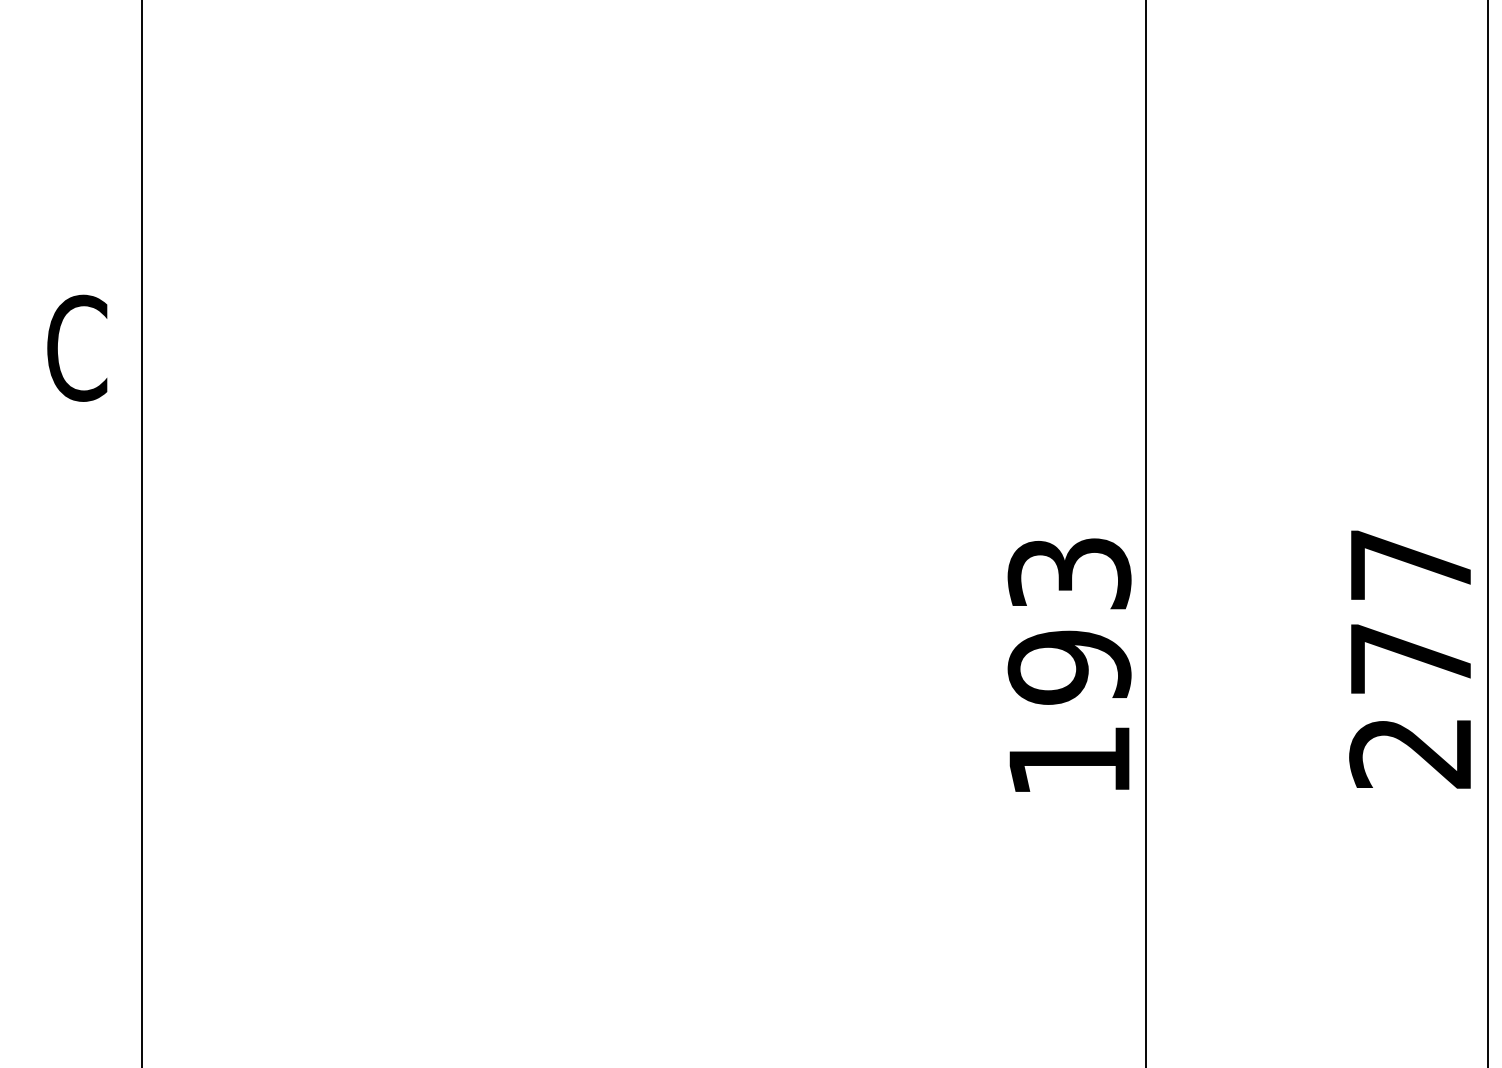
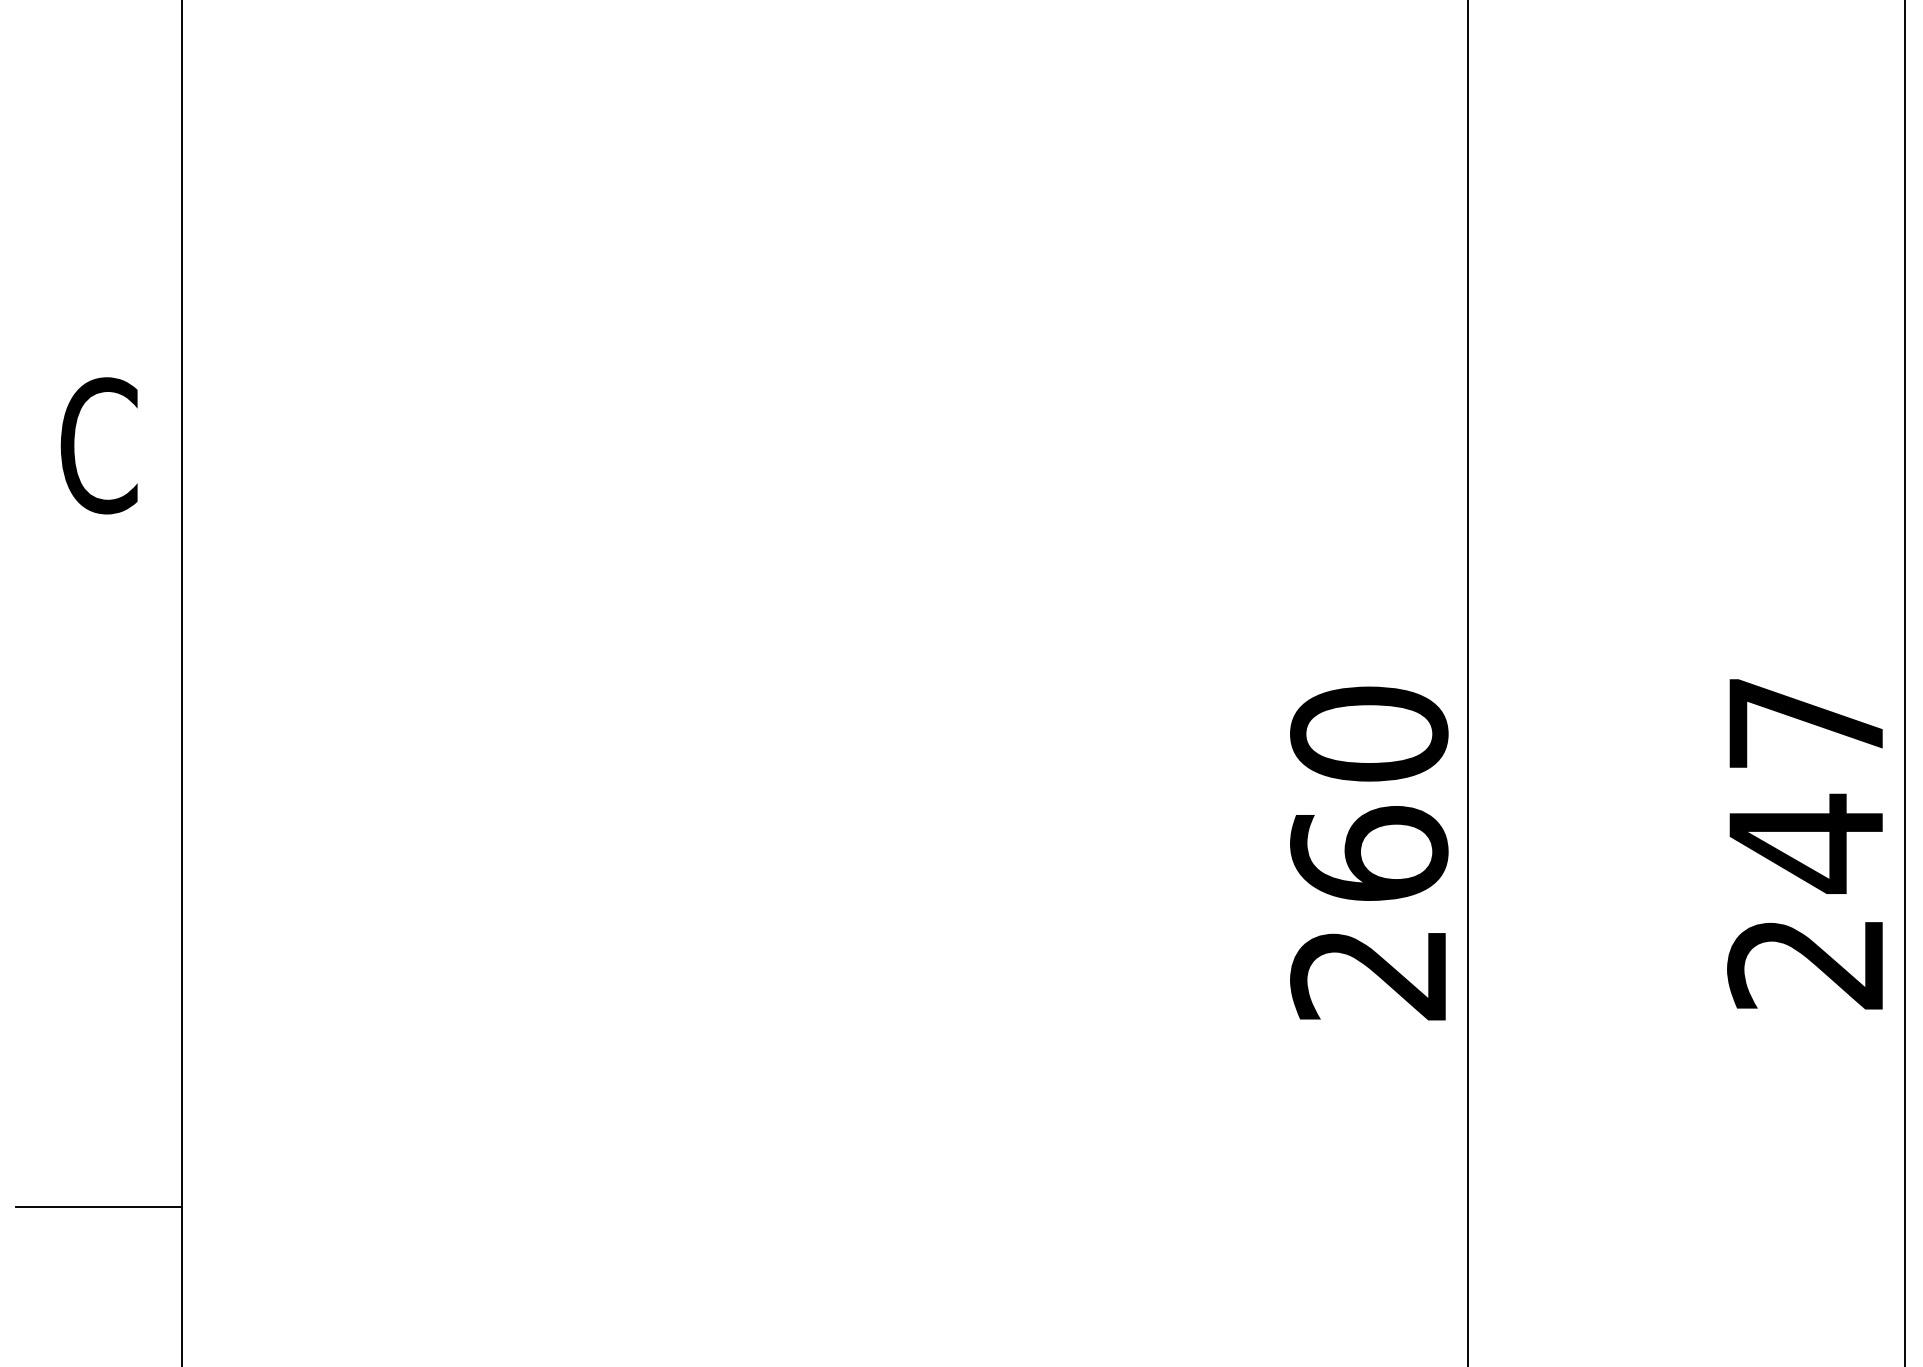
text: (1410, 659) -> (1805, 843), 277 -> 247
text: (1069, 666) -> (1369, 853), 193 -> 260
line: (76, 942) -> (98, 1206), added

